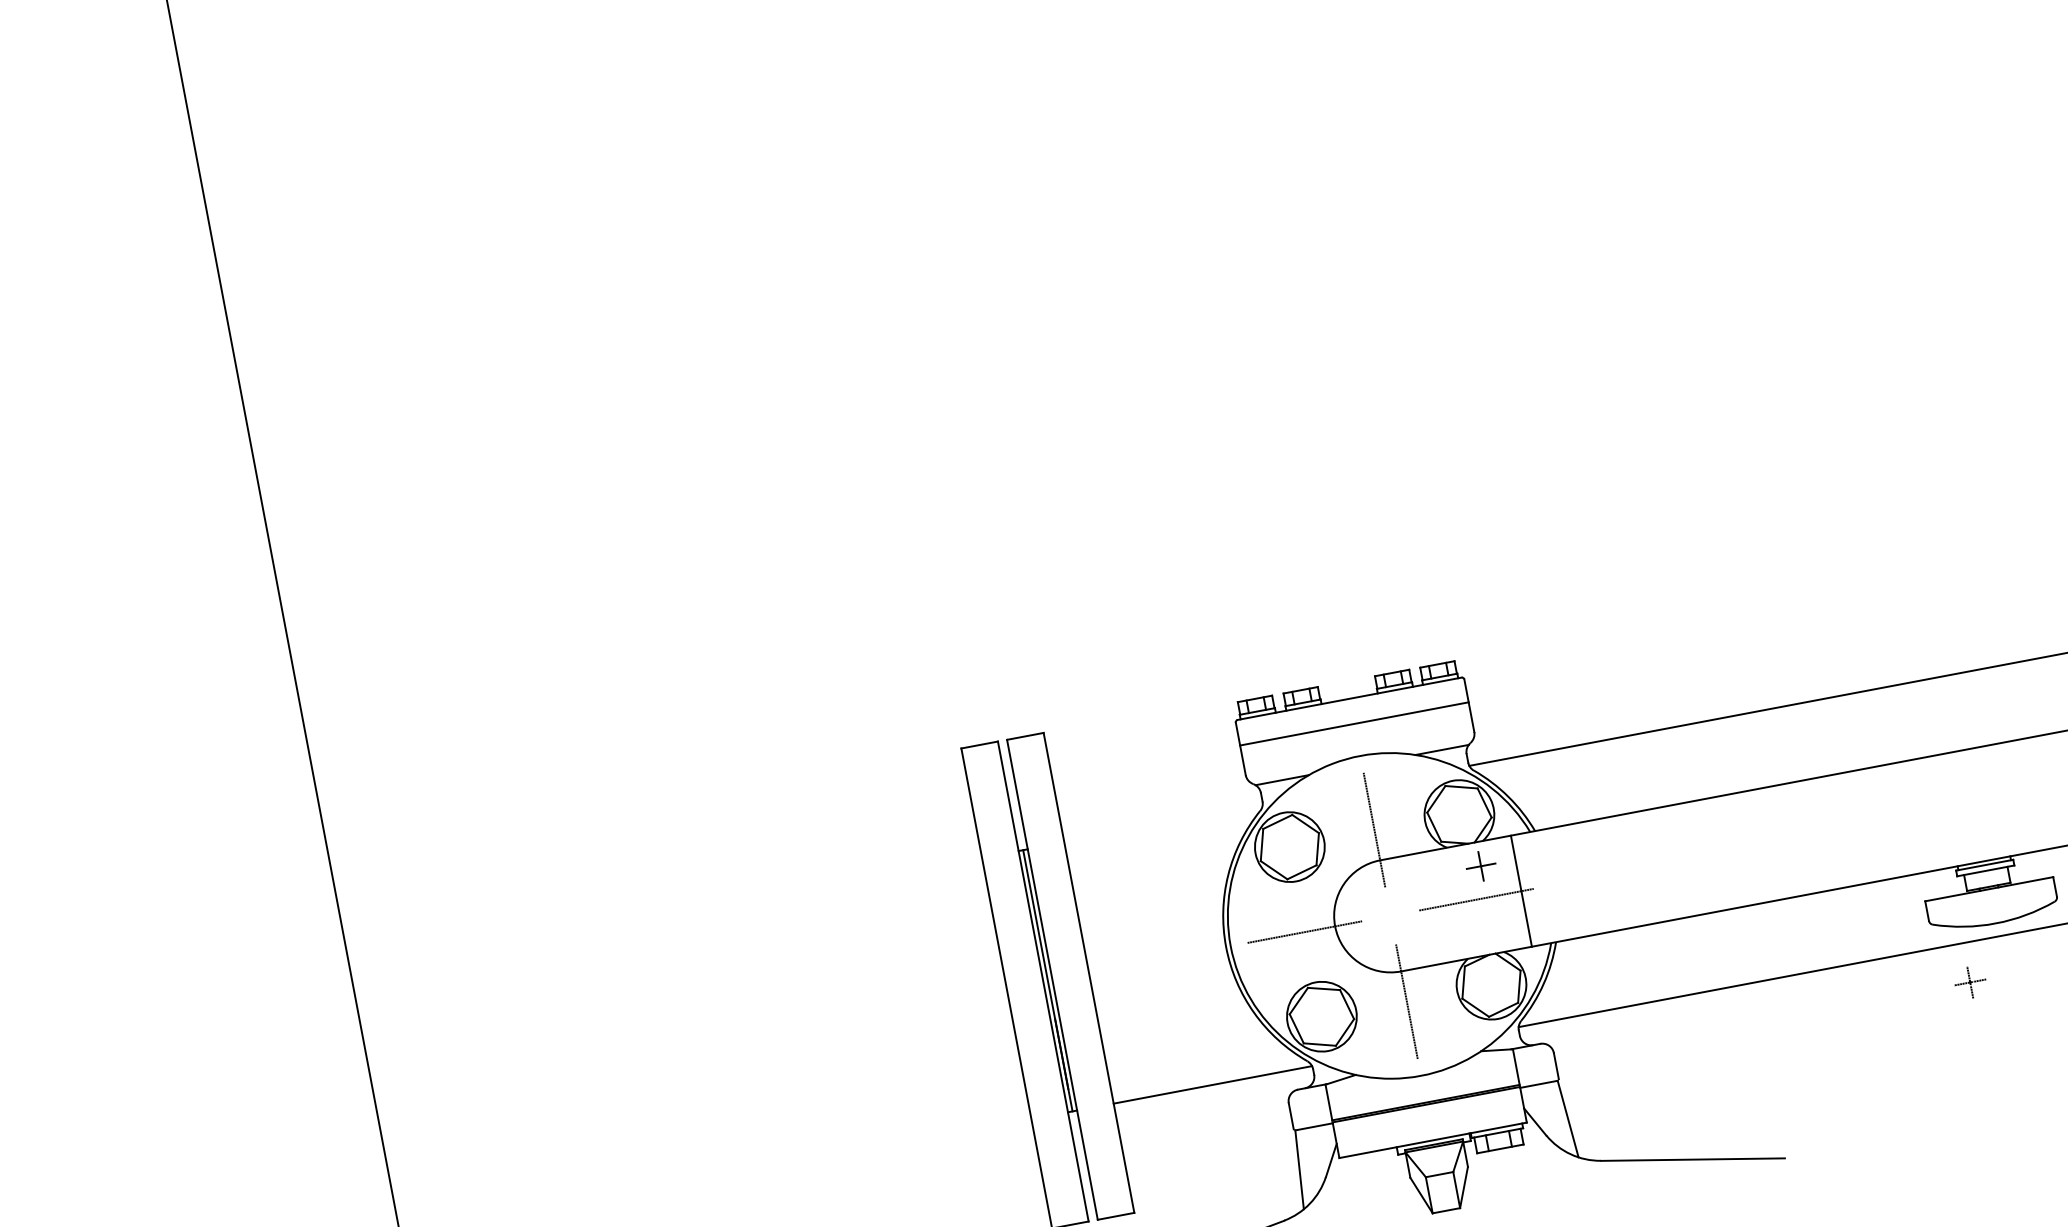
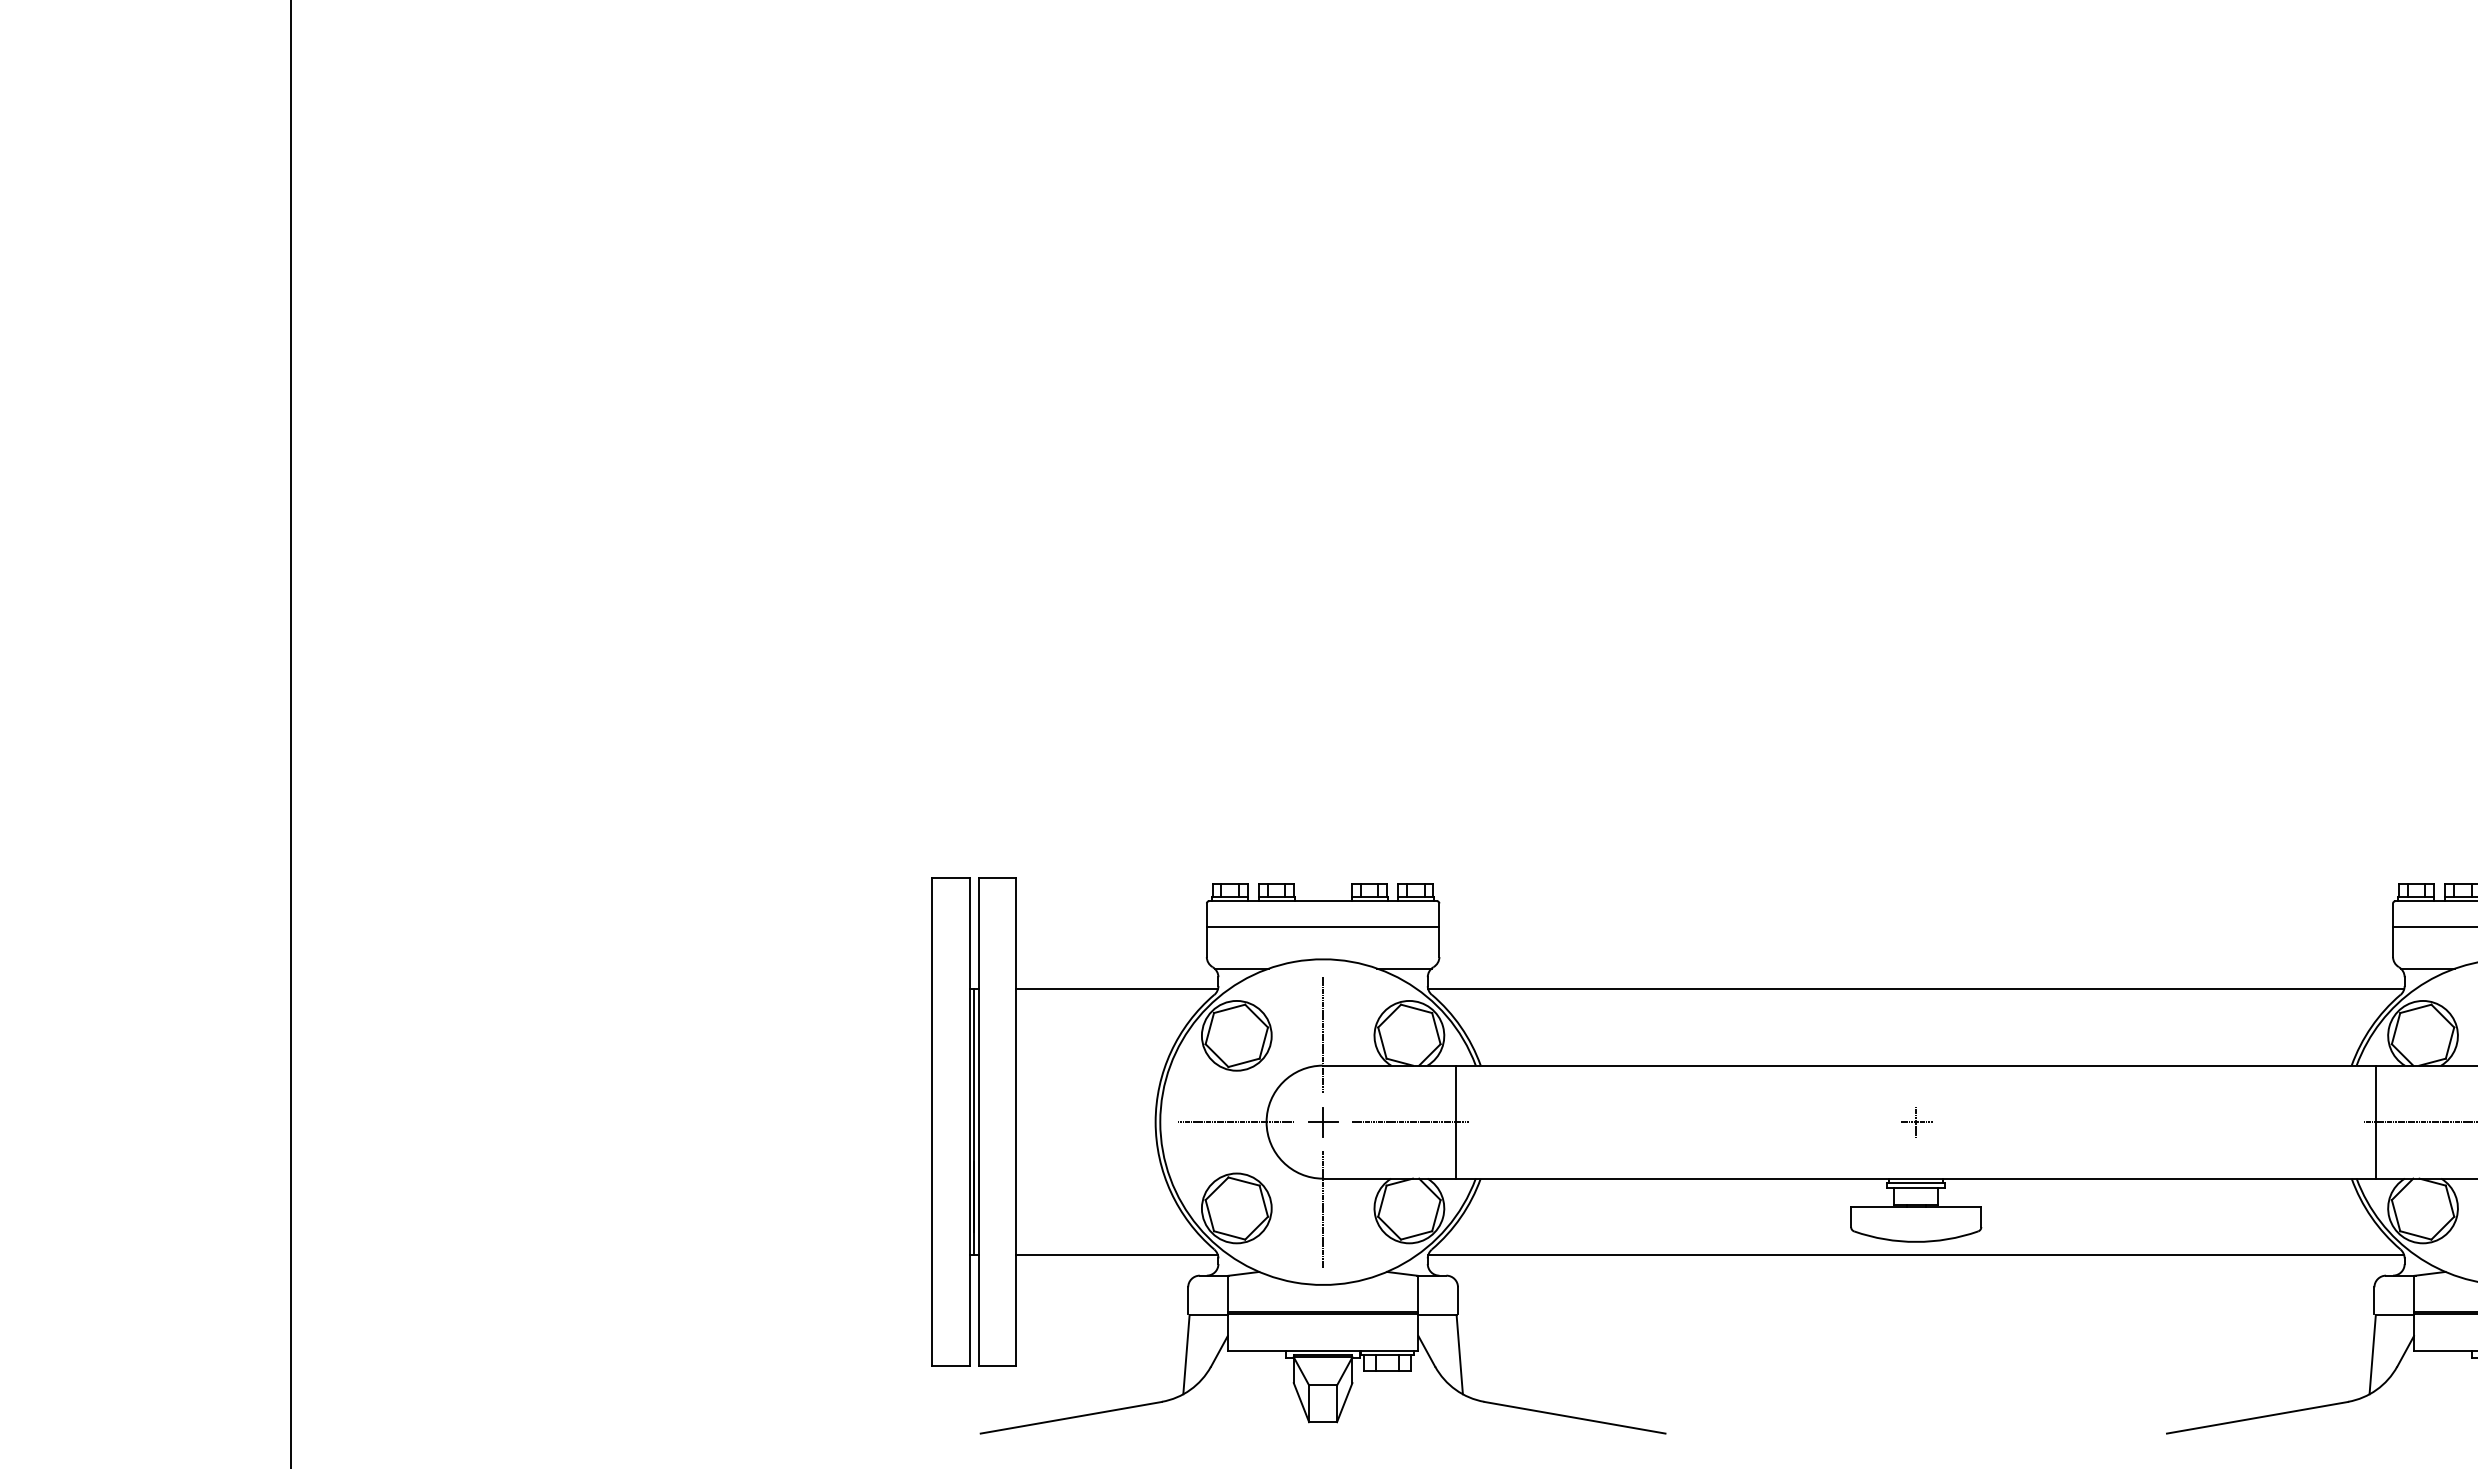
line: (1163, 823) -> (1116, 989), added
part: (1481, 866) -> (1323, 1122), moved
part: (1970, 982) -> (1916, 1122), moved

